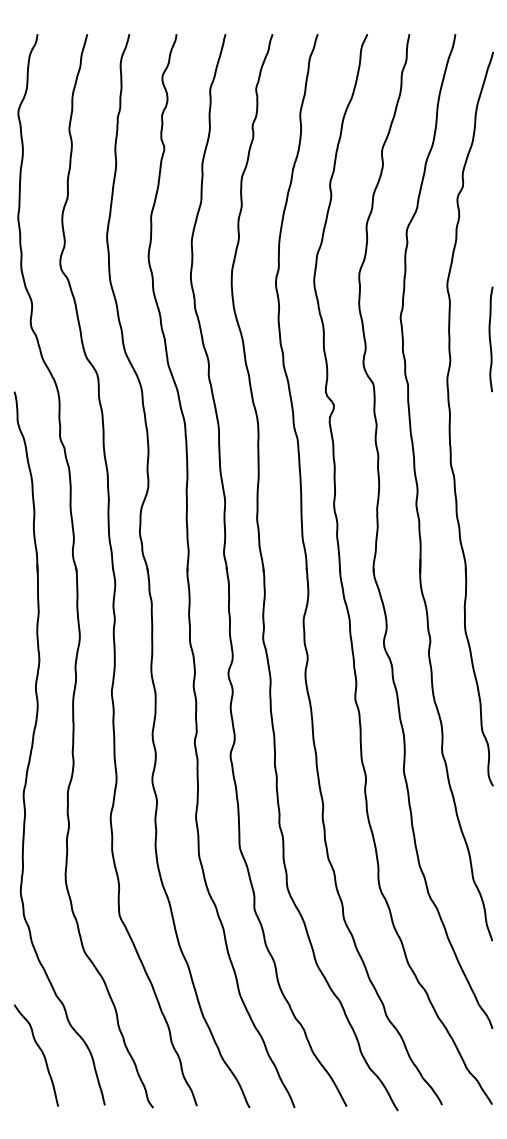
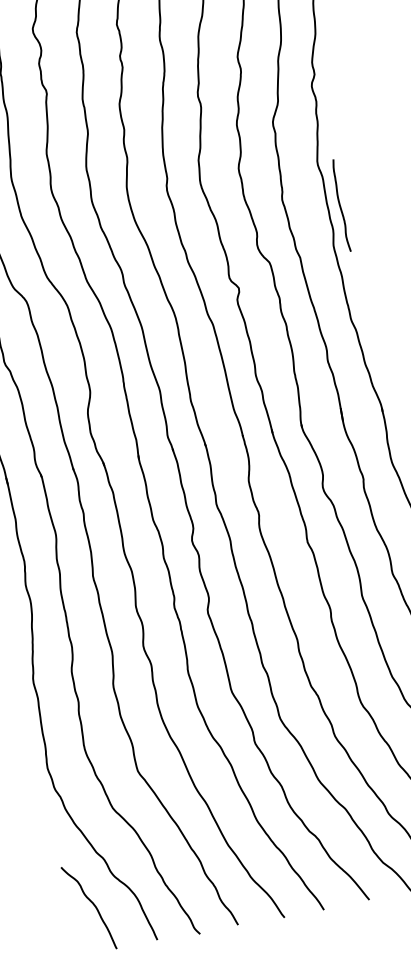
curve: (490, 339) -> (340, 205), moved

